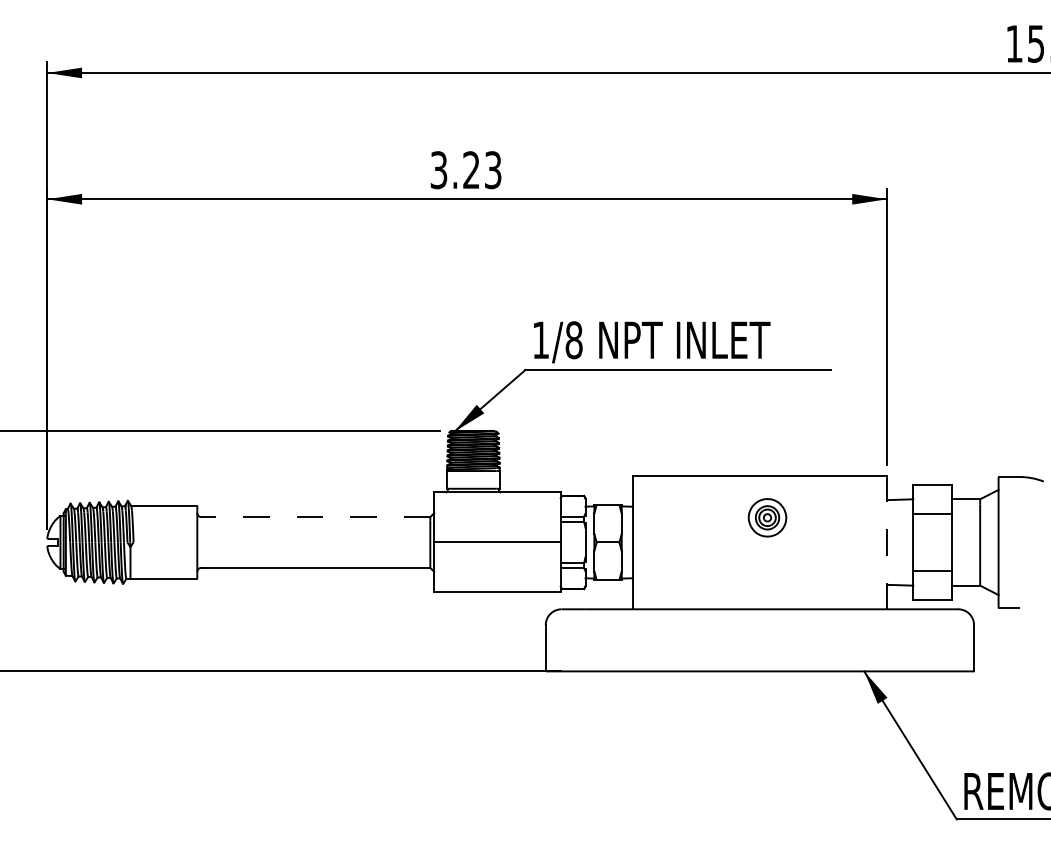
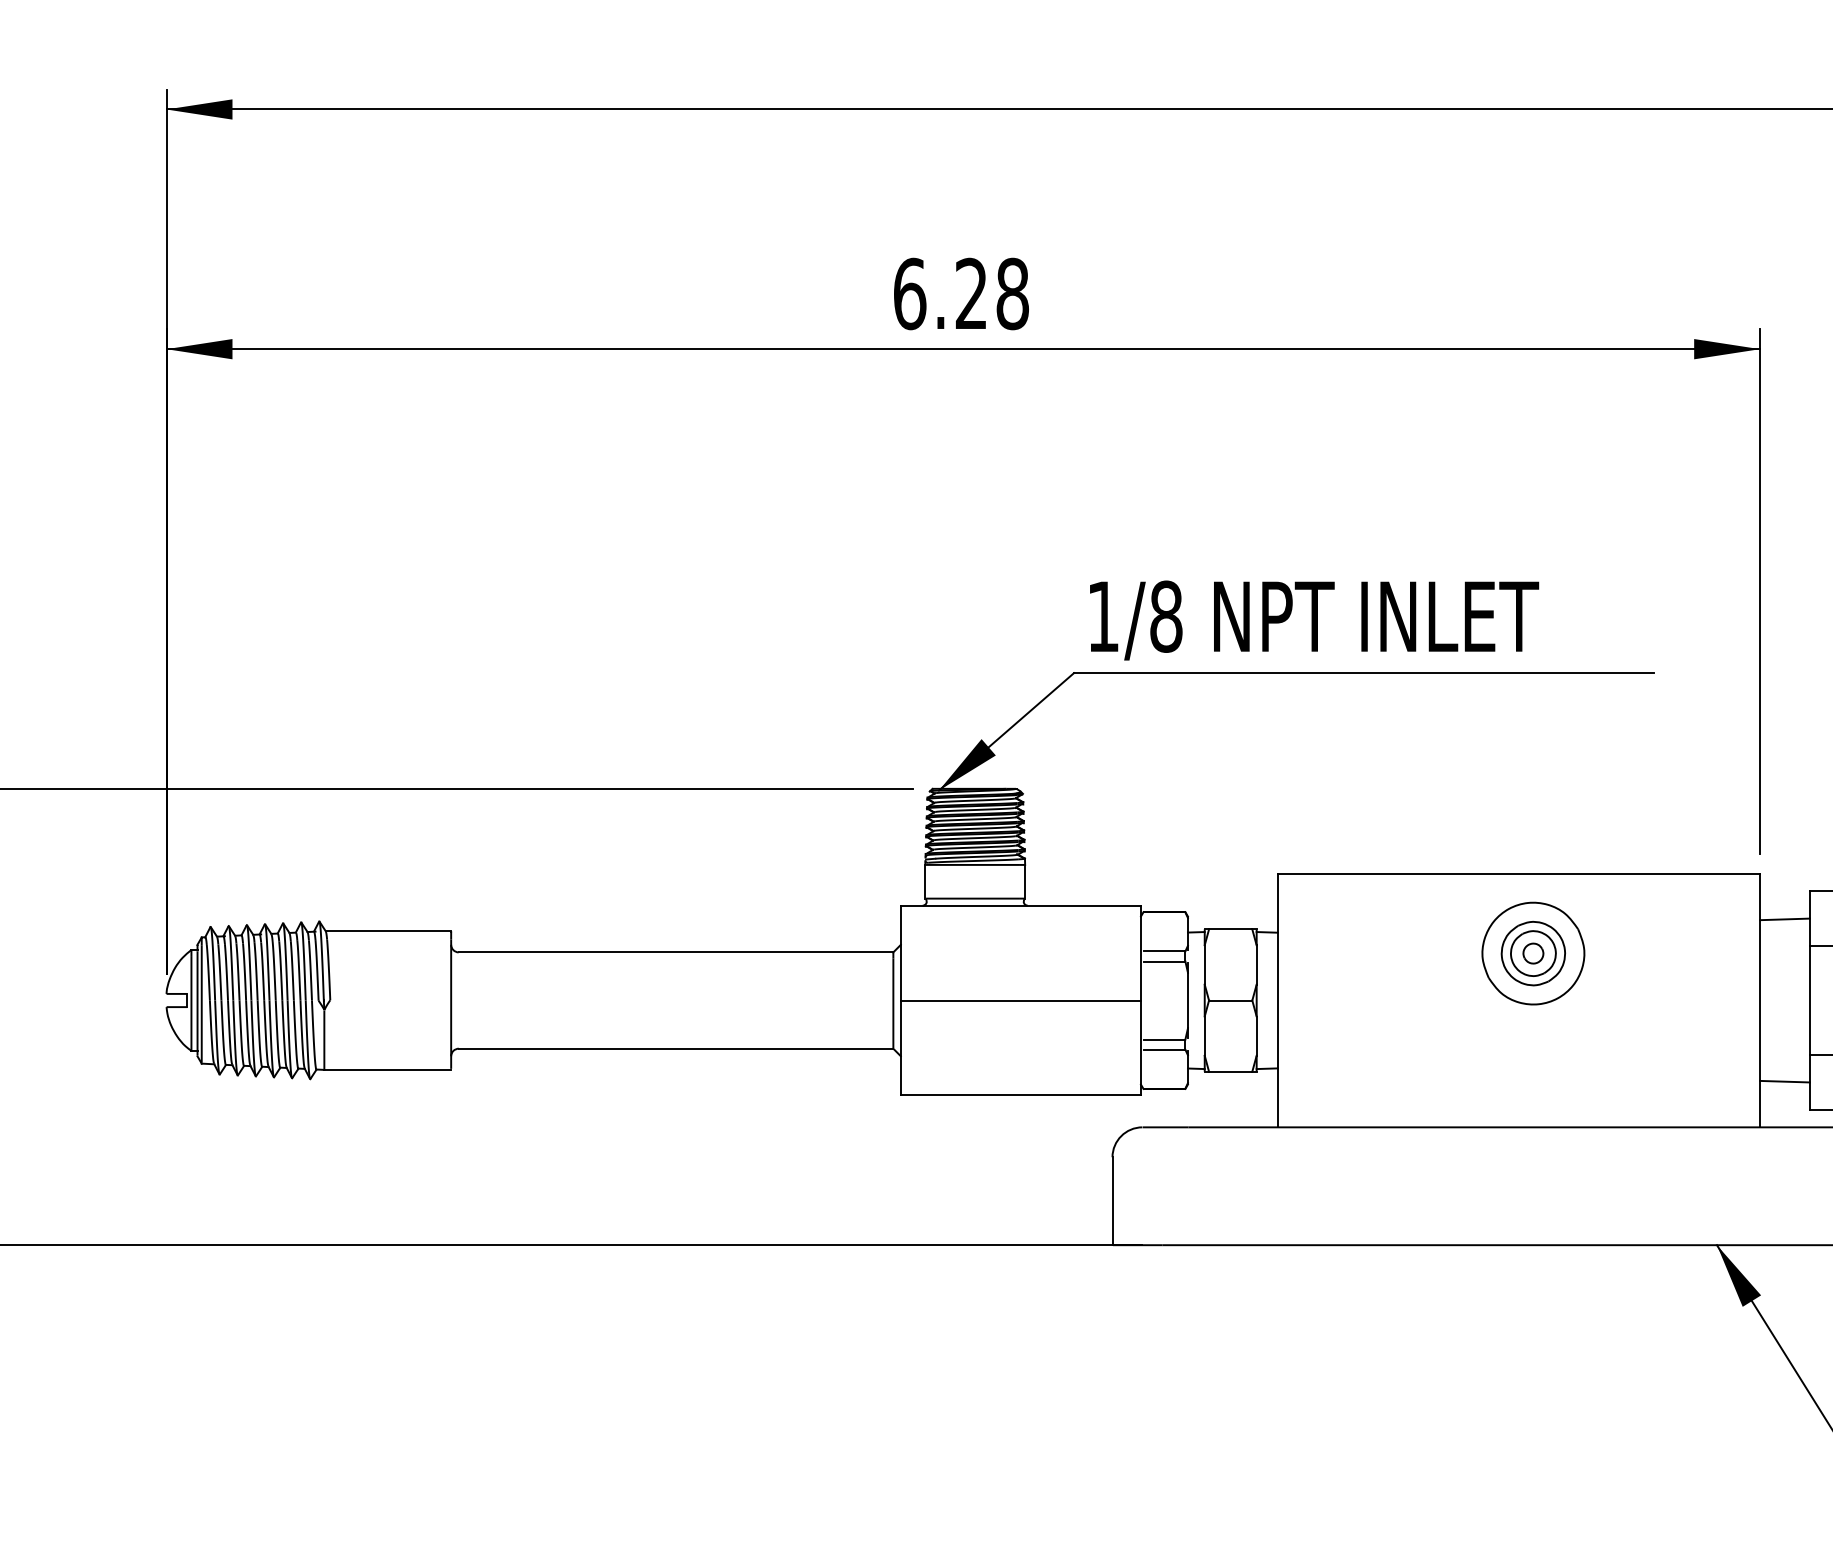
text: (465, 170) -> (960, 294), 3.23 -> 6.28
line: (315, 517) -> (675, 953), dashed -> solid
part: (767, 517) -> (1533, 953), size x1.43
line: (886, 542) -> (1759, 1000), dashed -> solid

